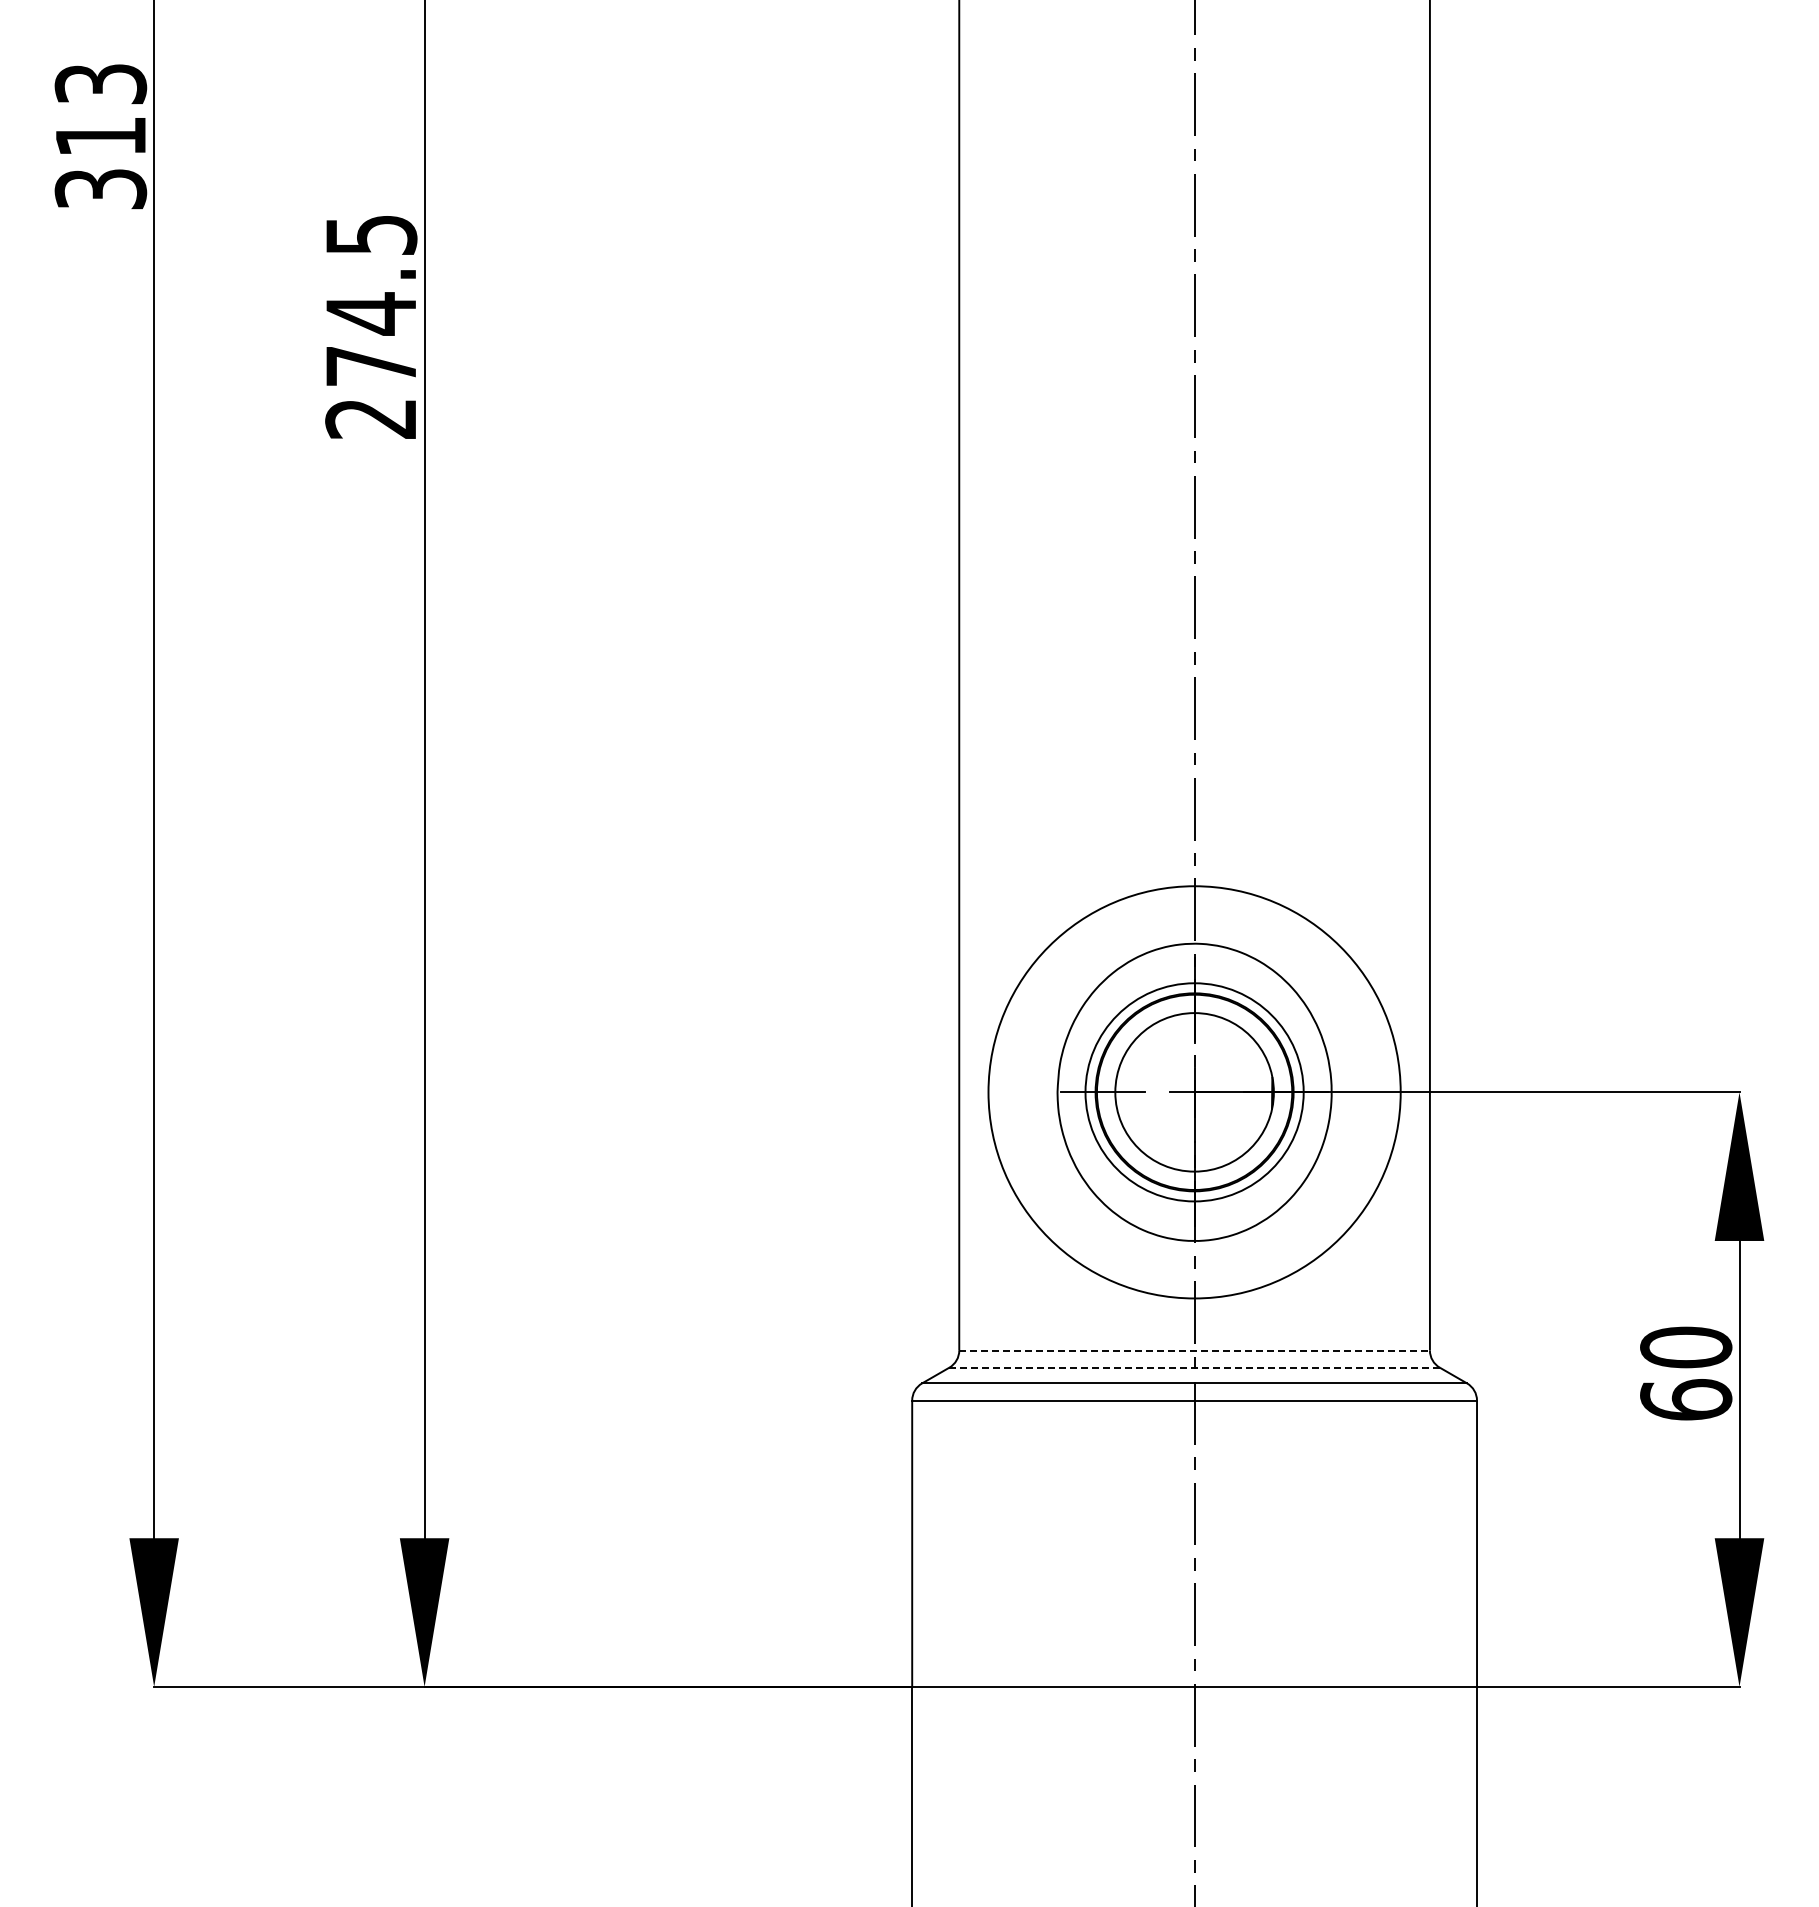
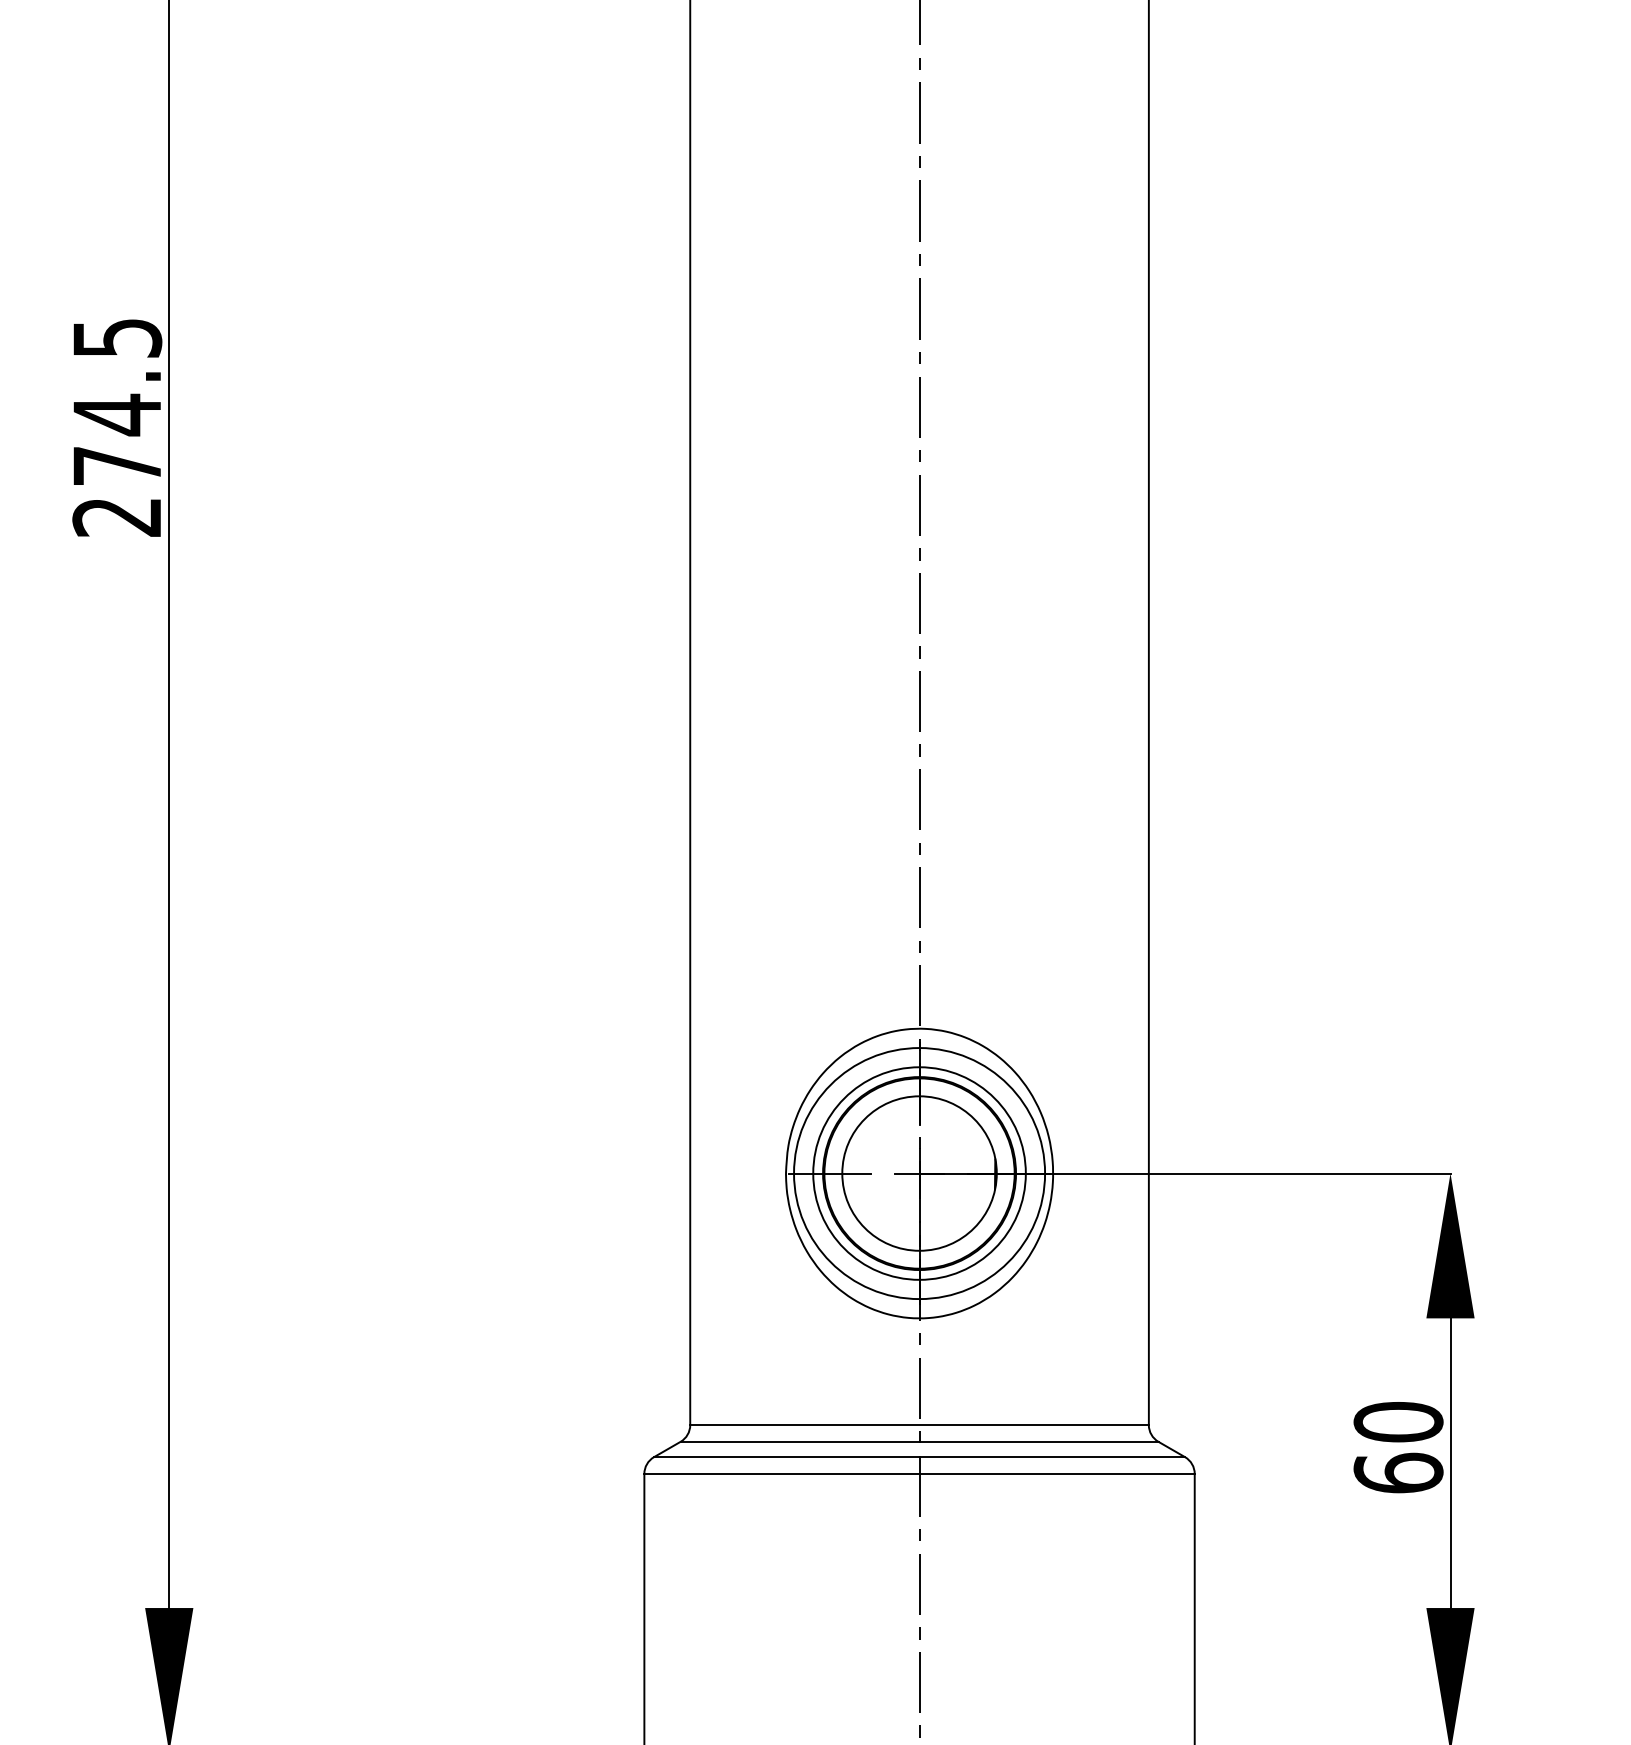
circle: (1194, 1092) -> (919, 1173), size x0.62
line: (1195, 1350) -> (920, 1425), dashed -> solid
line: (1195, 1367) -> (920, 1441), dashed -> solid

